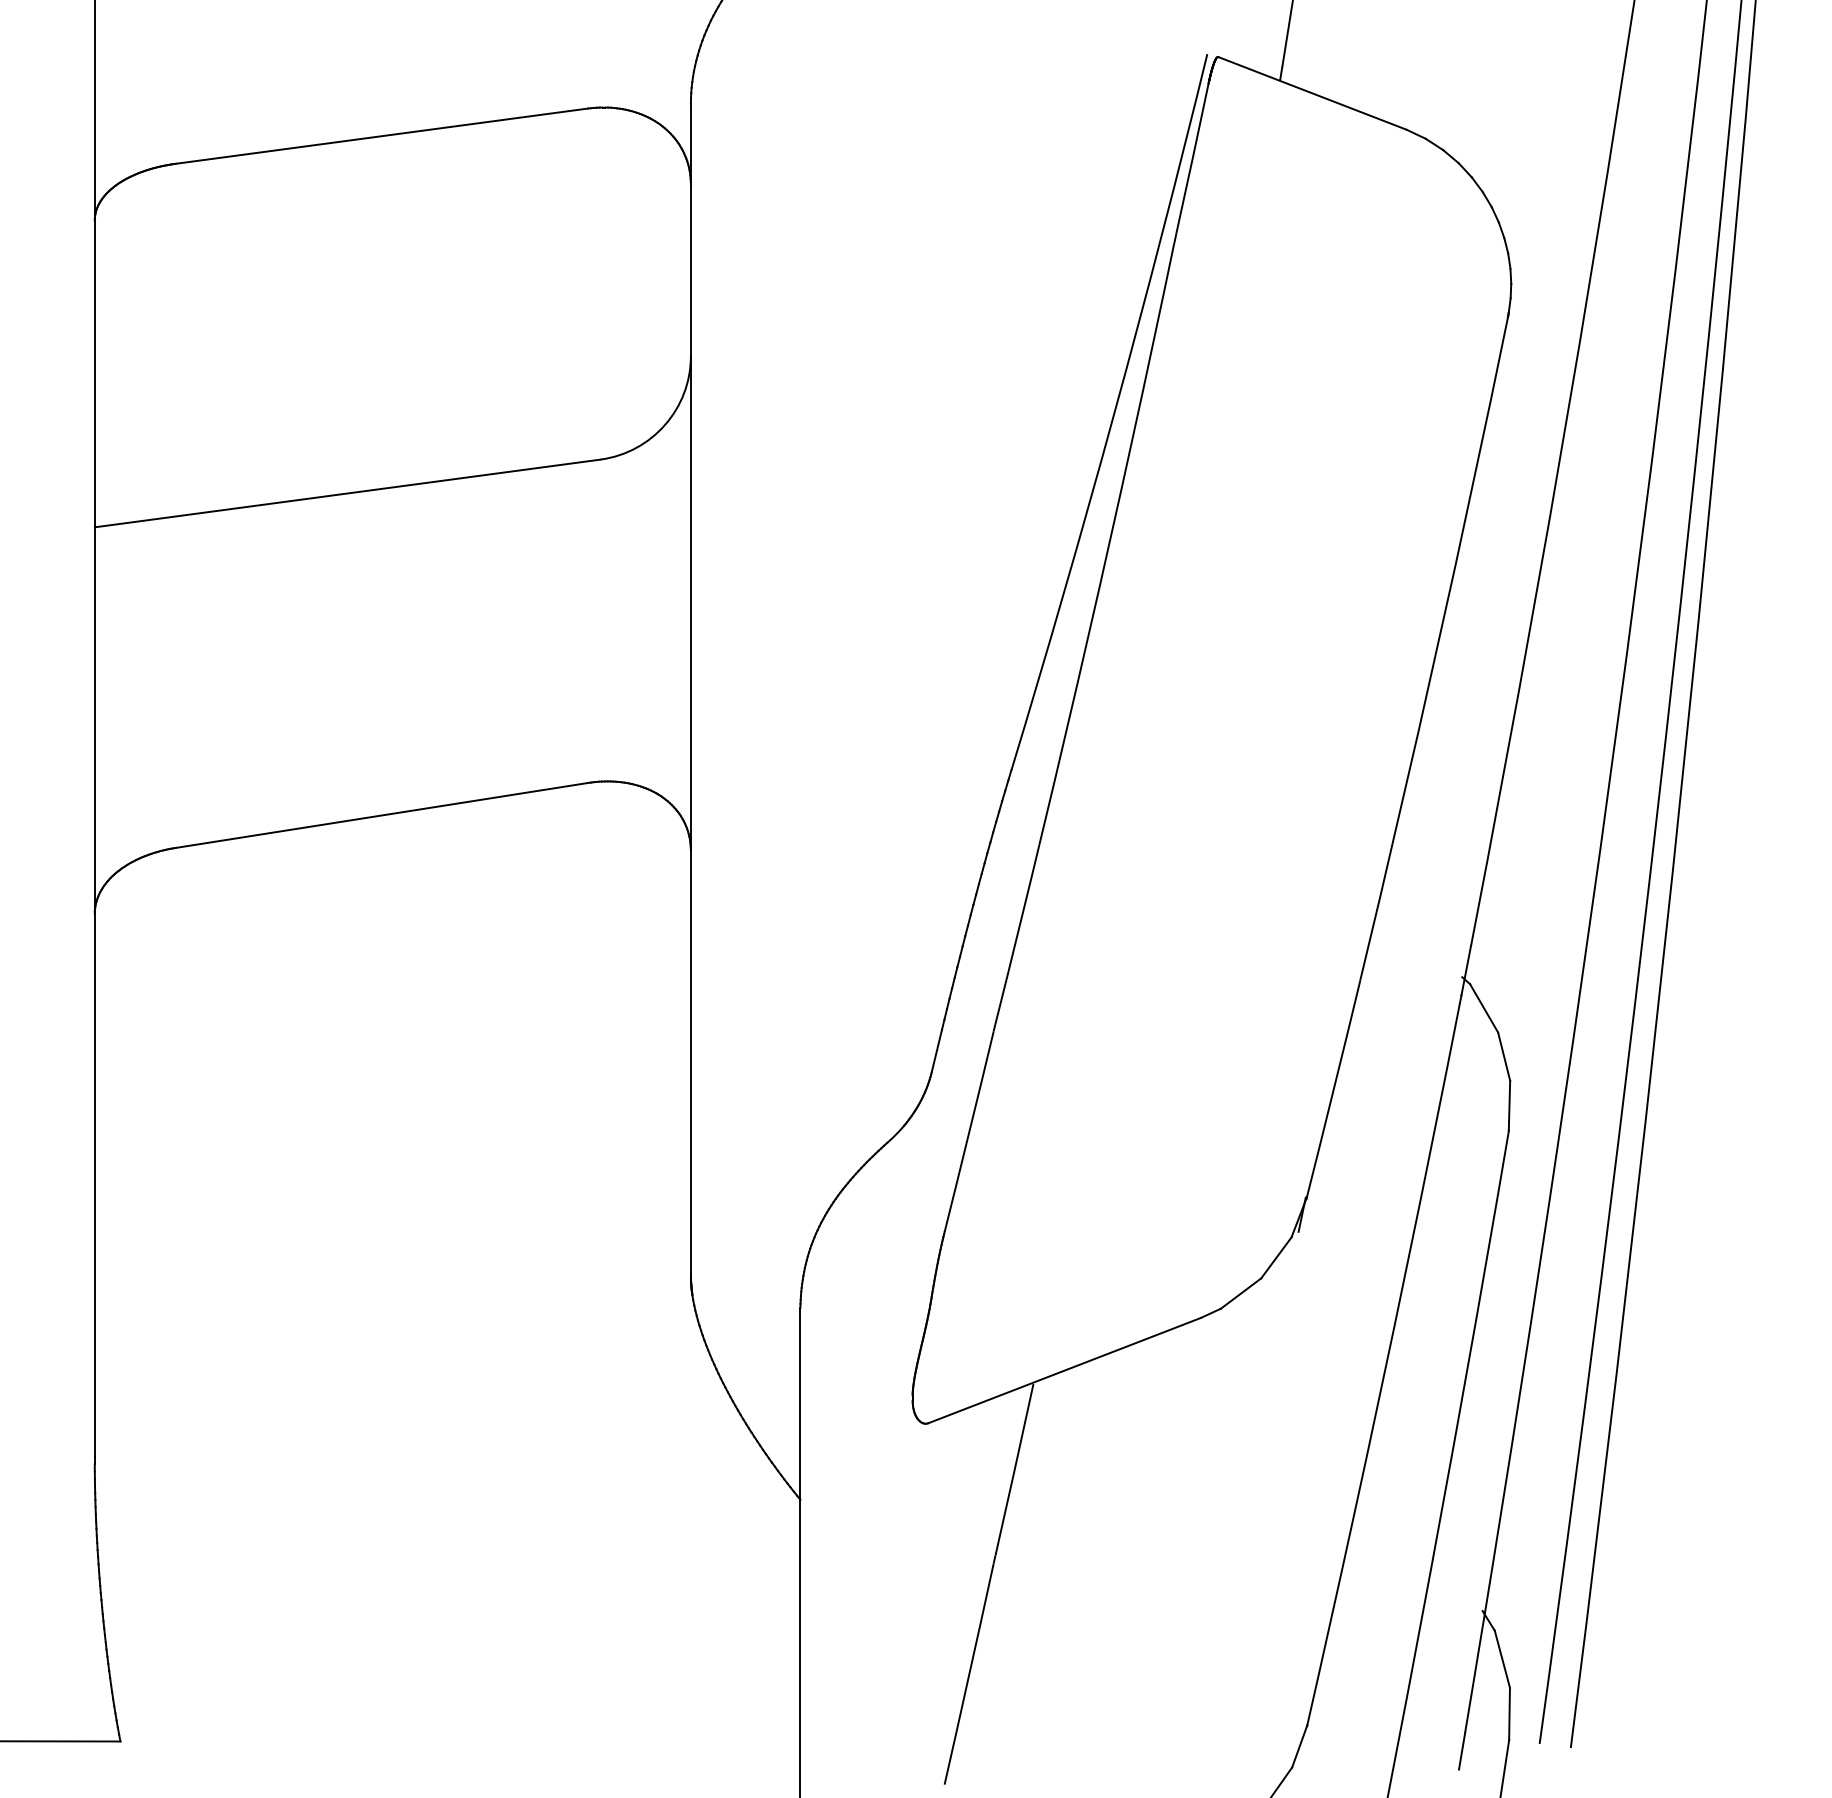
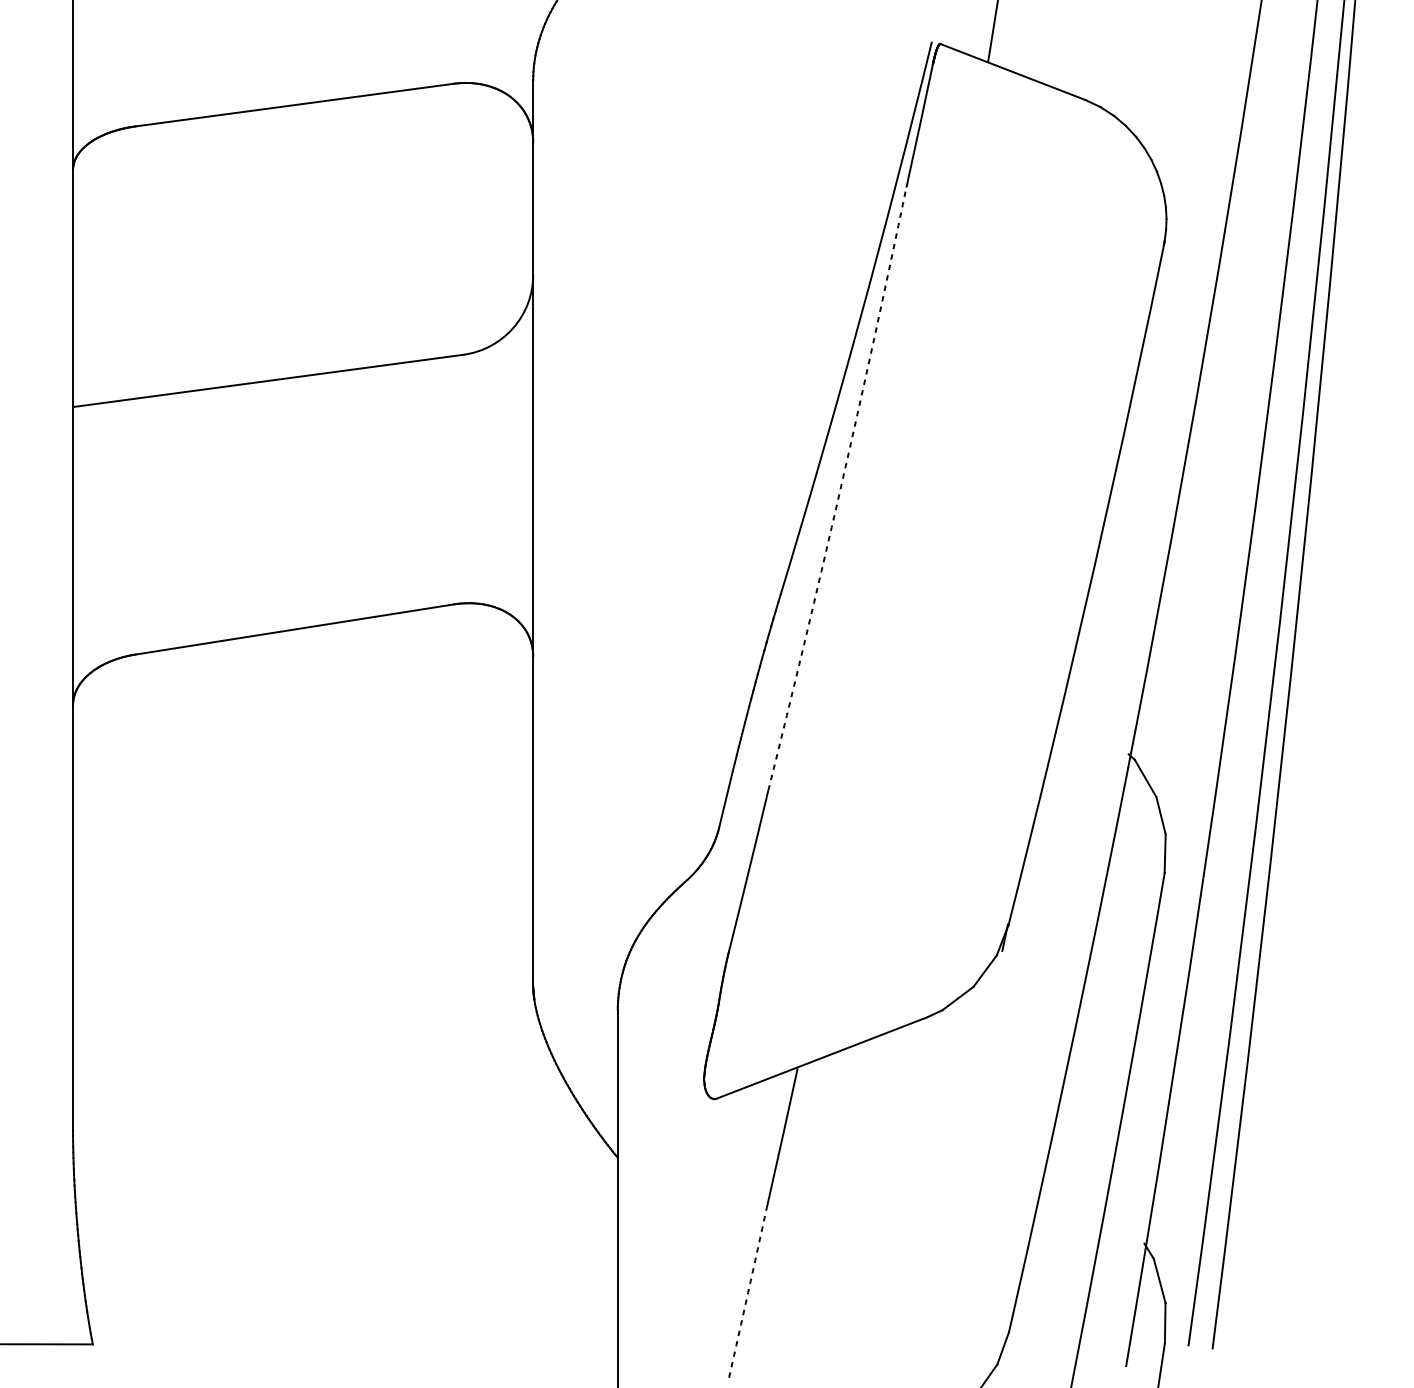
arc: (1088, 634) -> (840, 489), solid -> dashed
arc: (969, 1674) -> (748, 1292), solid -> dashed

